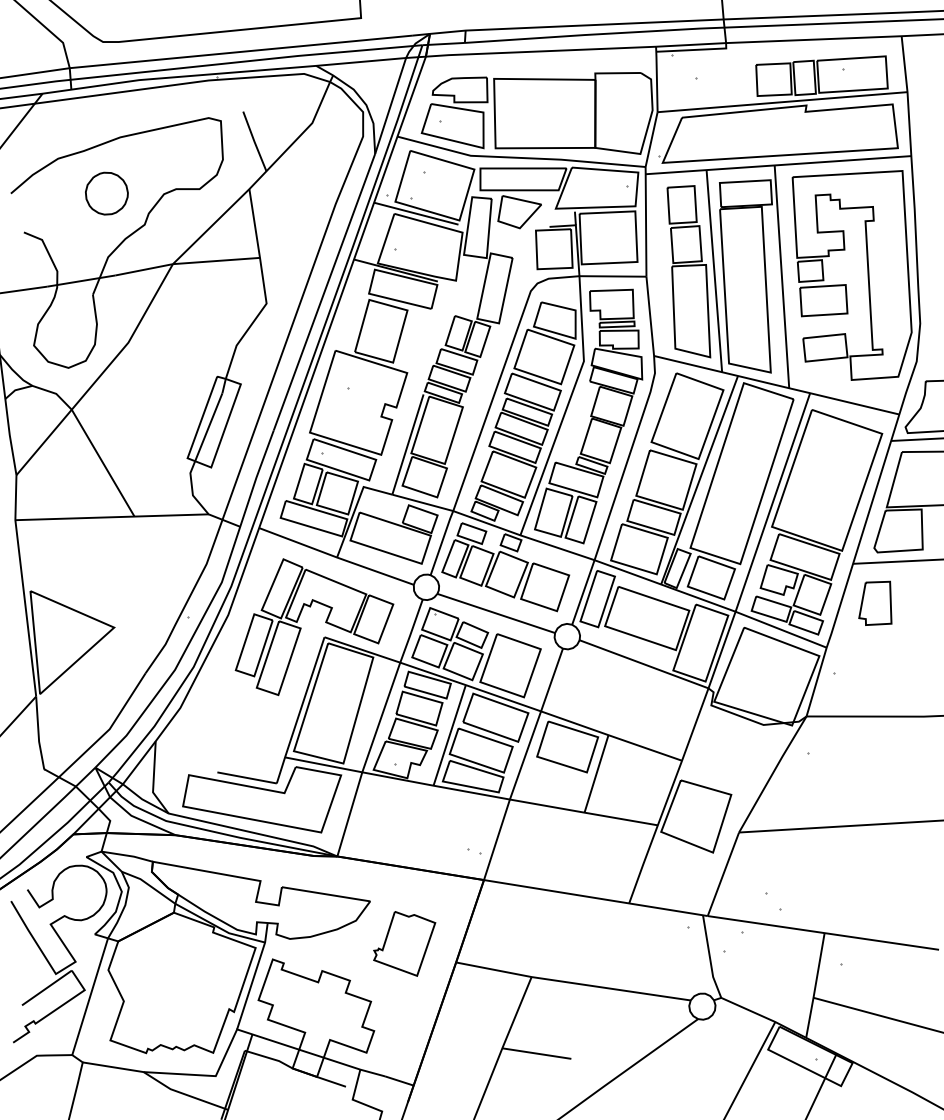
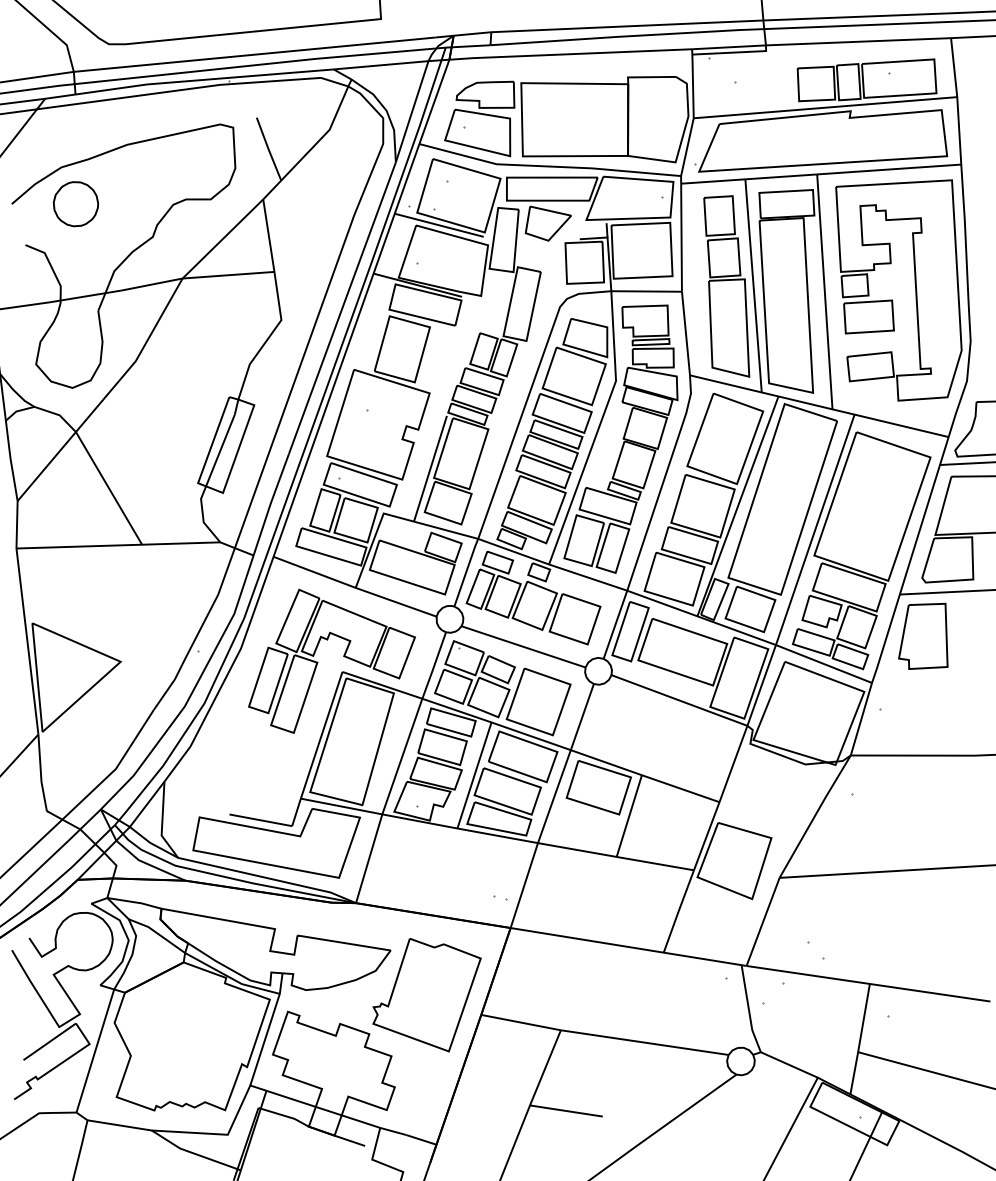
part: (106, 193) -> (75, 204), moved
part: (875, 602) -> (923, 635), size x1.43
part: (404, 944) -> (426, 995), size x1.67

